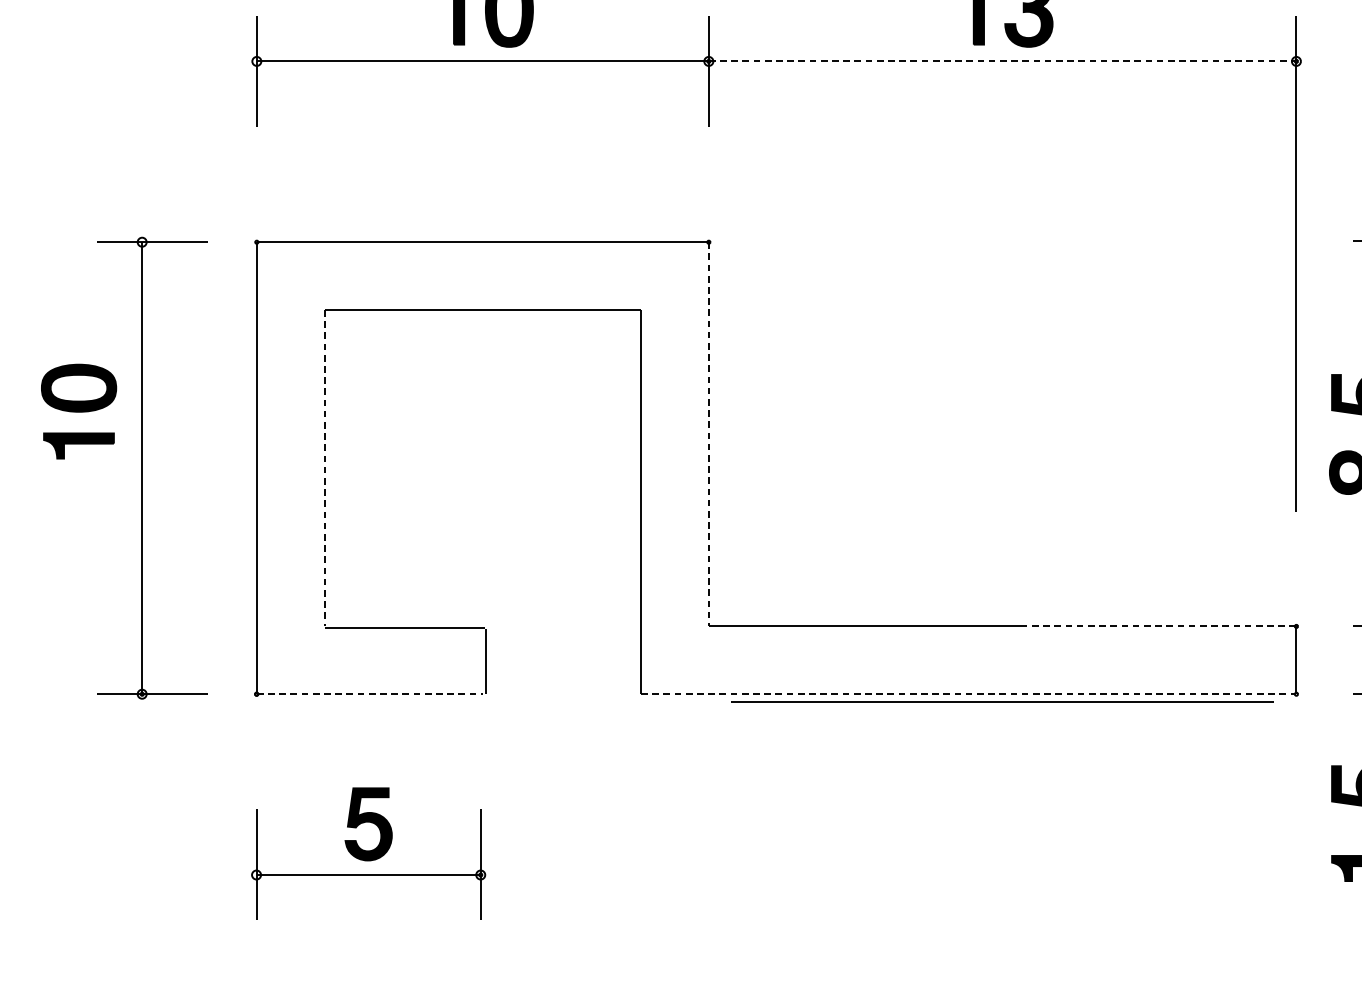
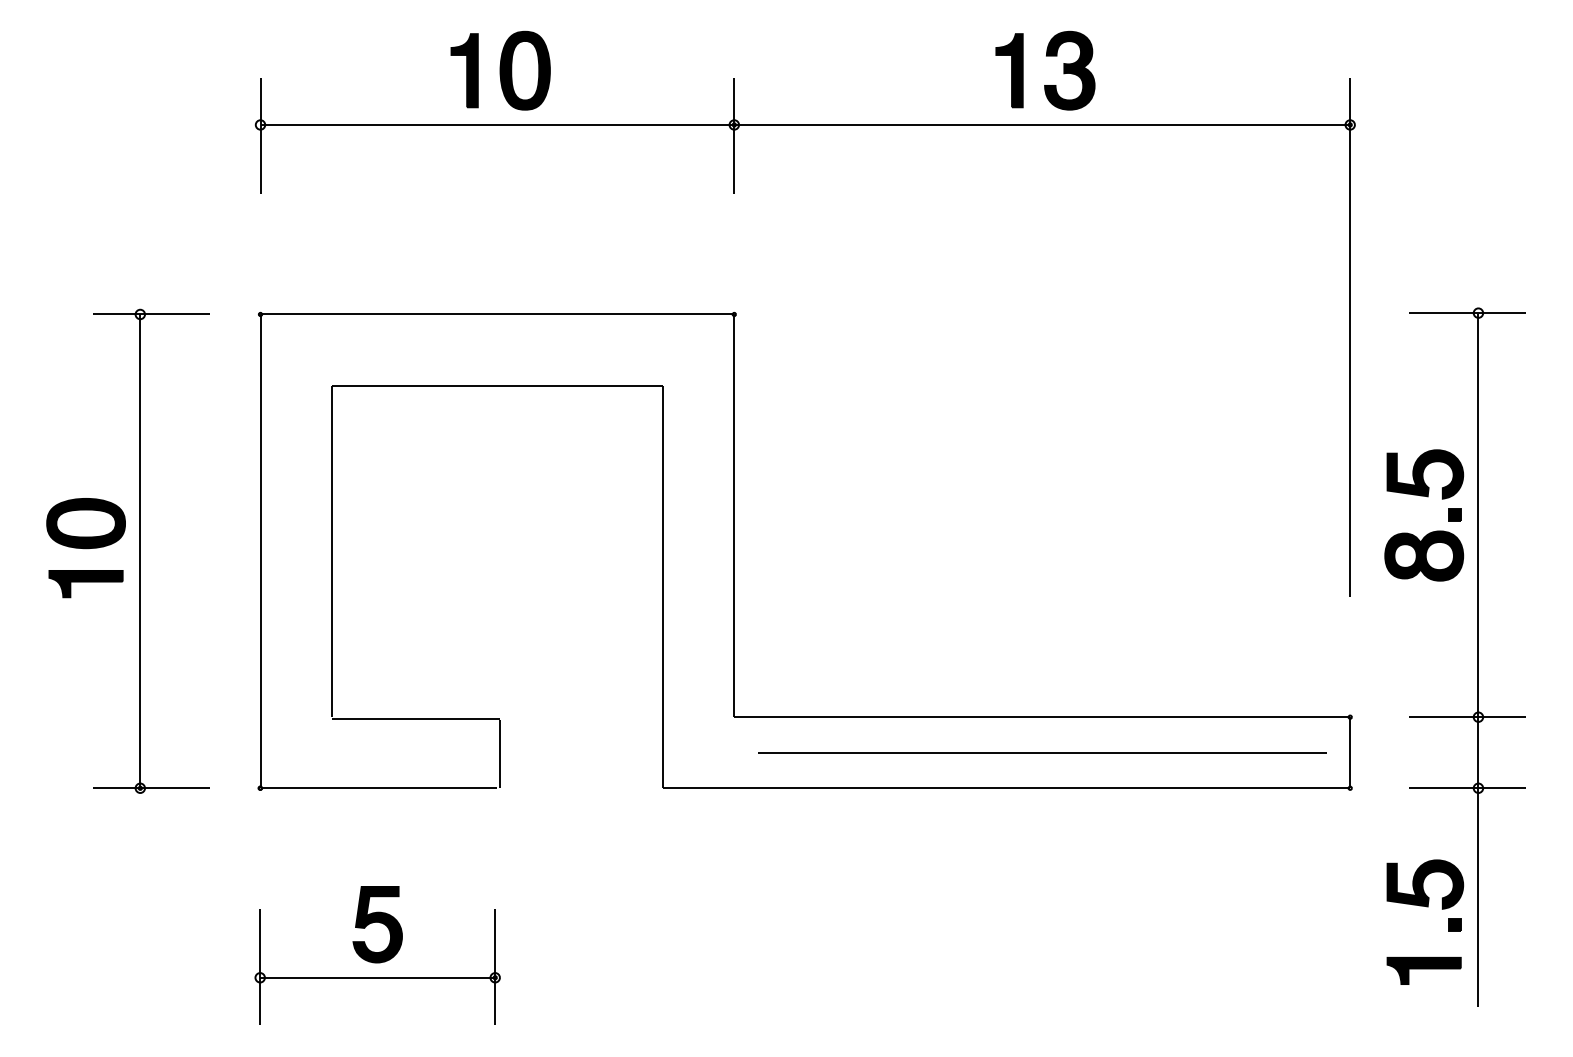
line: (1002, 60) -> (1042, 124), dashed -> solid
part: (78, 412) -> (85, 548), moved
line: (709, 434) -> (734, 516), dashed -> solid
line: (324, 468) -> (331, 551), dashed -> solid
line: (1159, 626) -> (1206, 717), dashed -> solid
line: (370, 694) -> (379, 788), dashed -> solid
line: (969, 694) -> (1007, 788), dashed -> solid
line: (1002, 702) -> (1042, 752), moved

